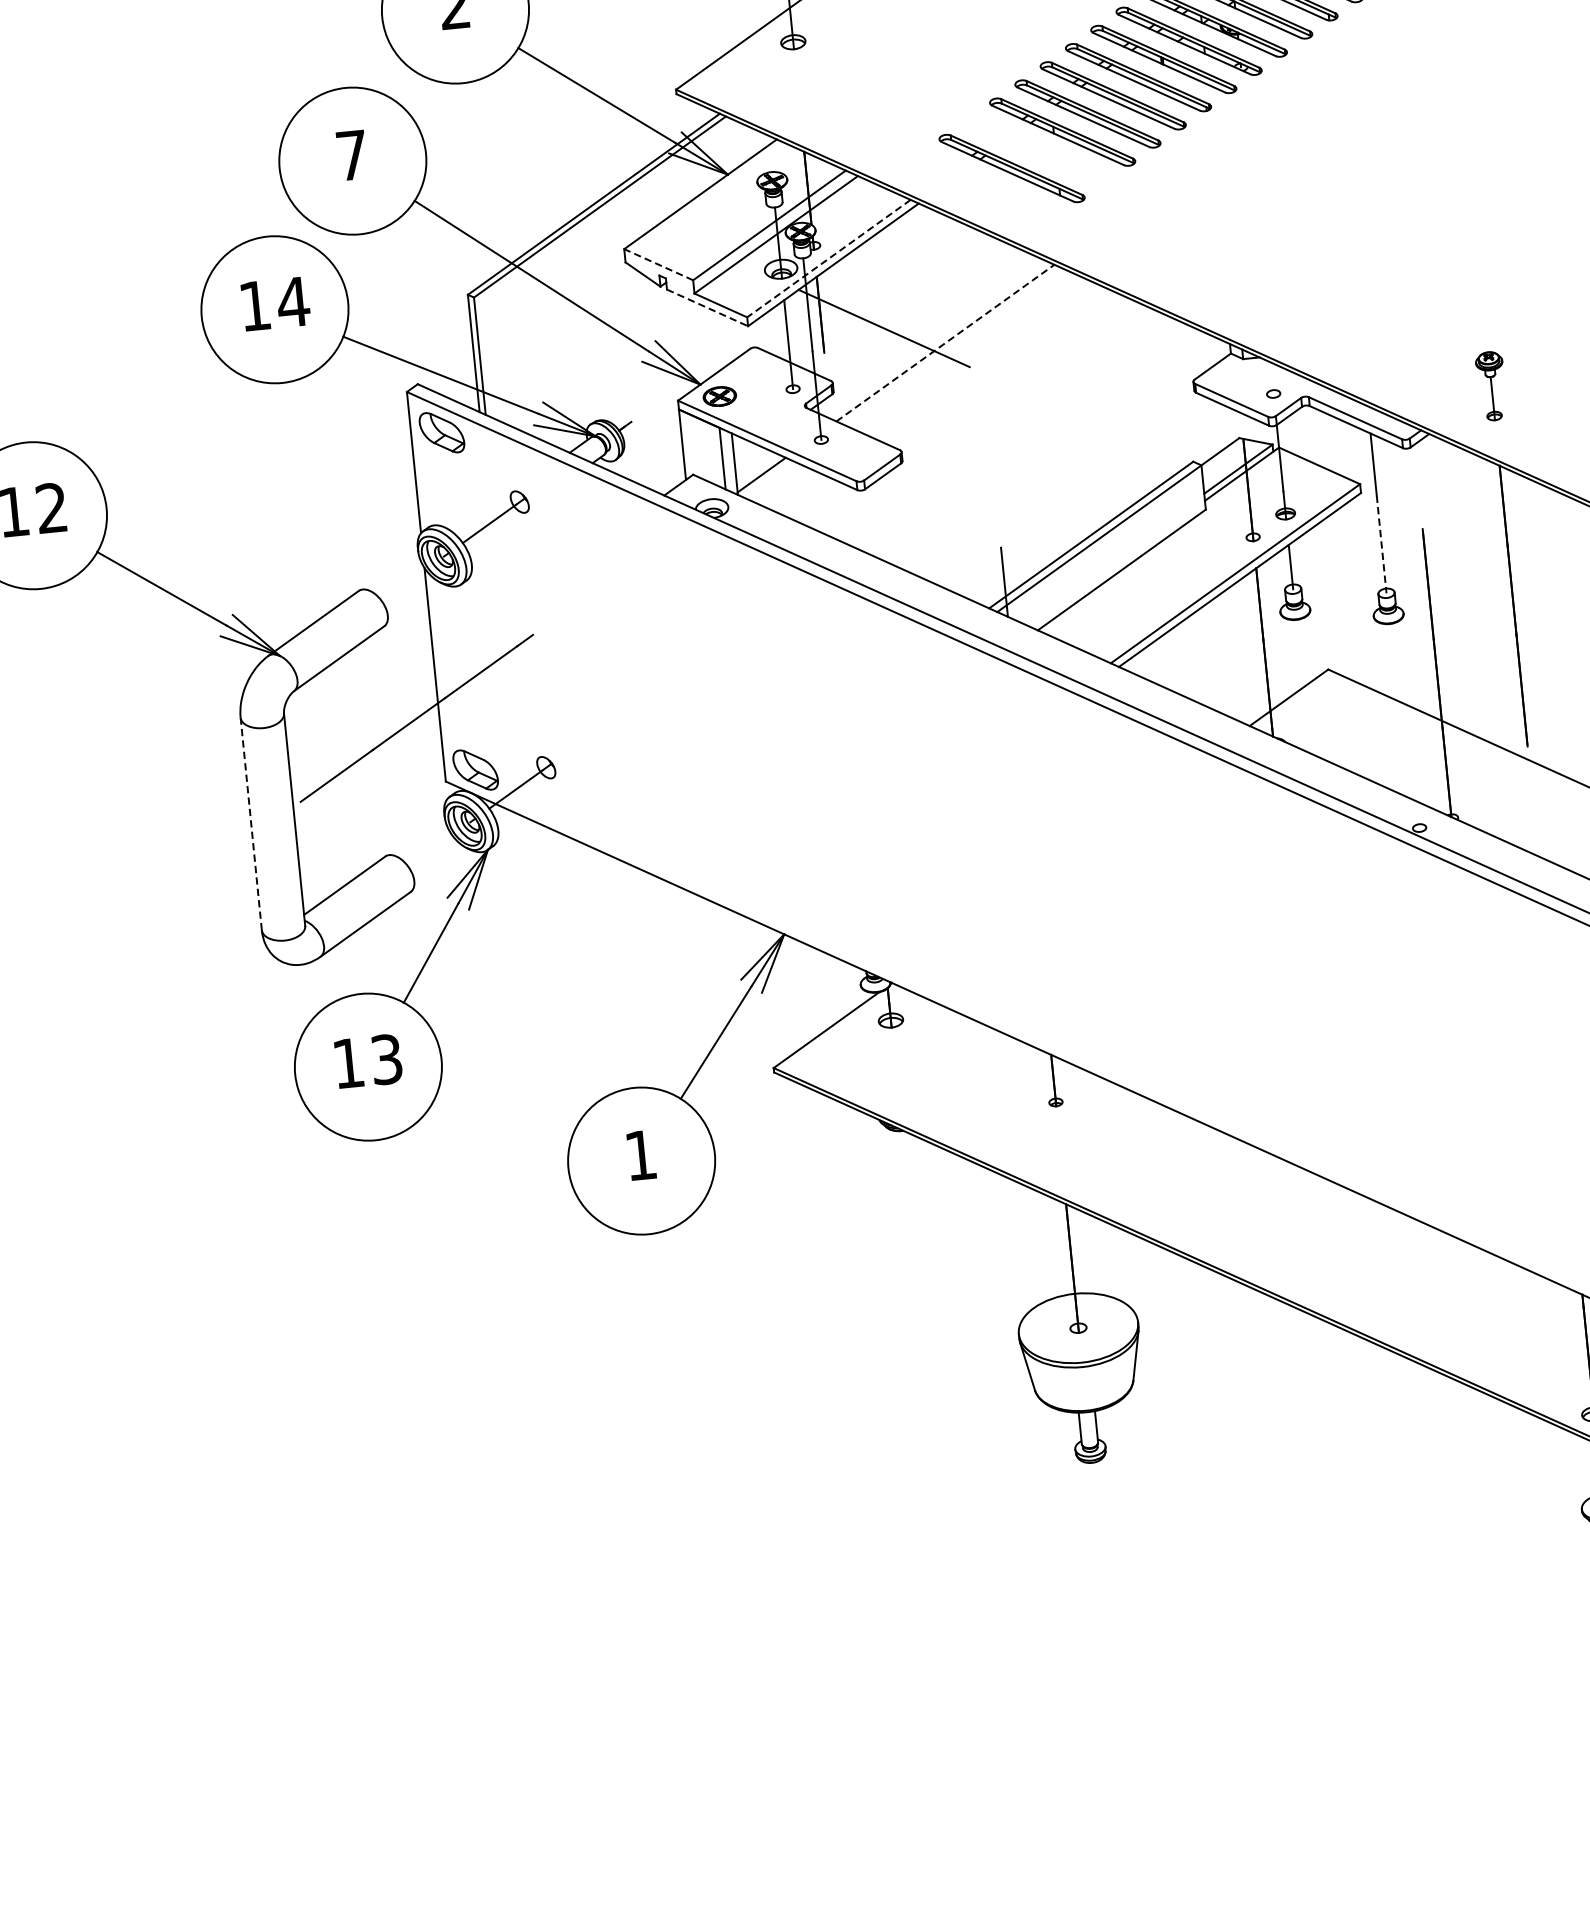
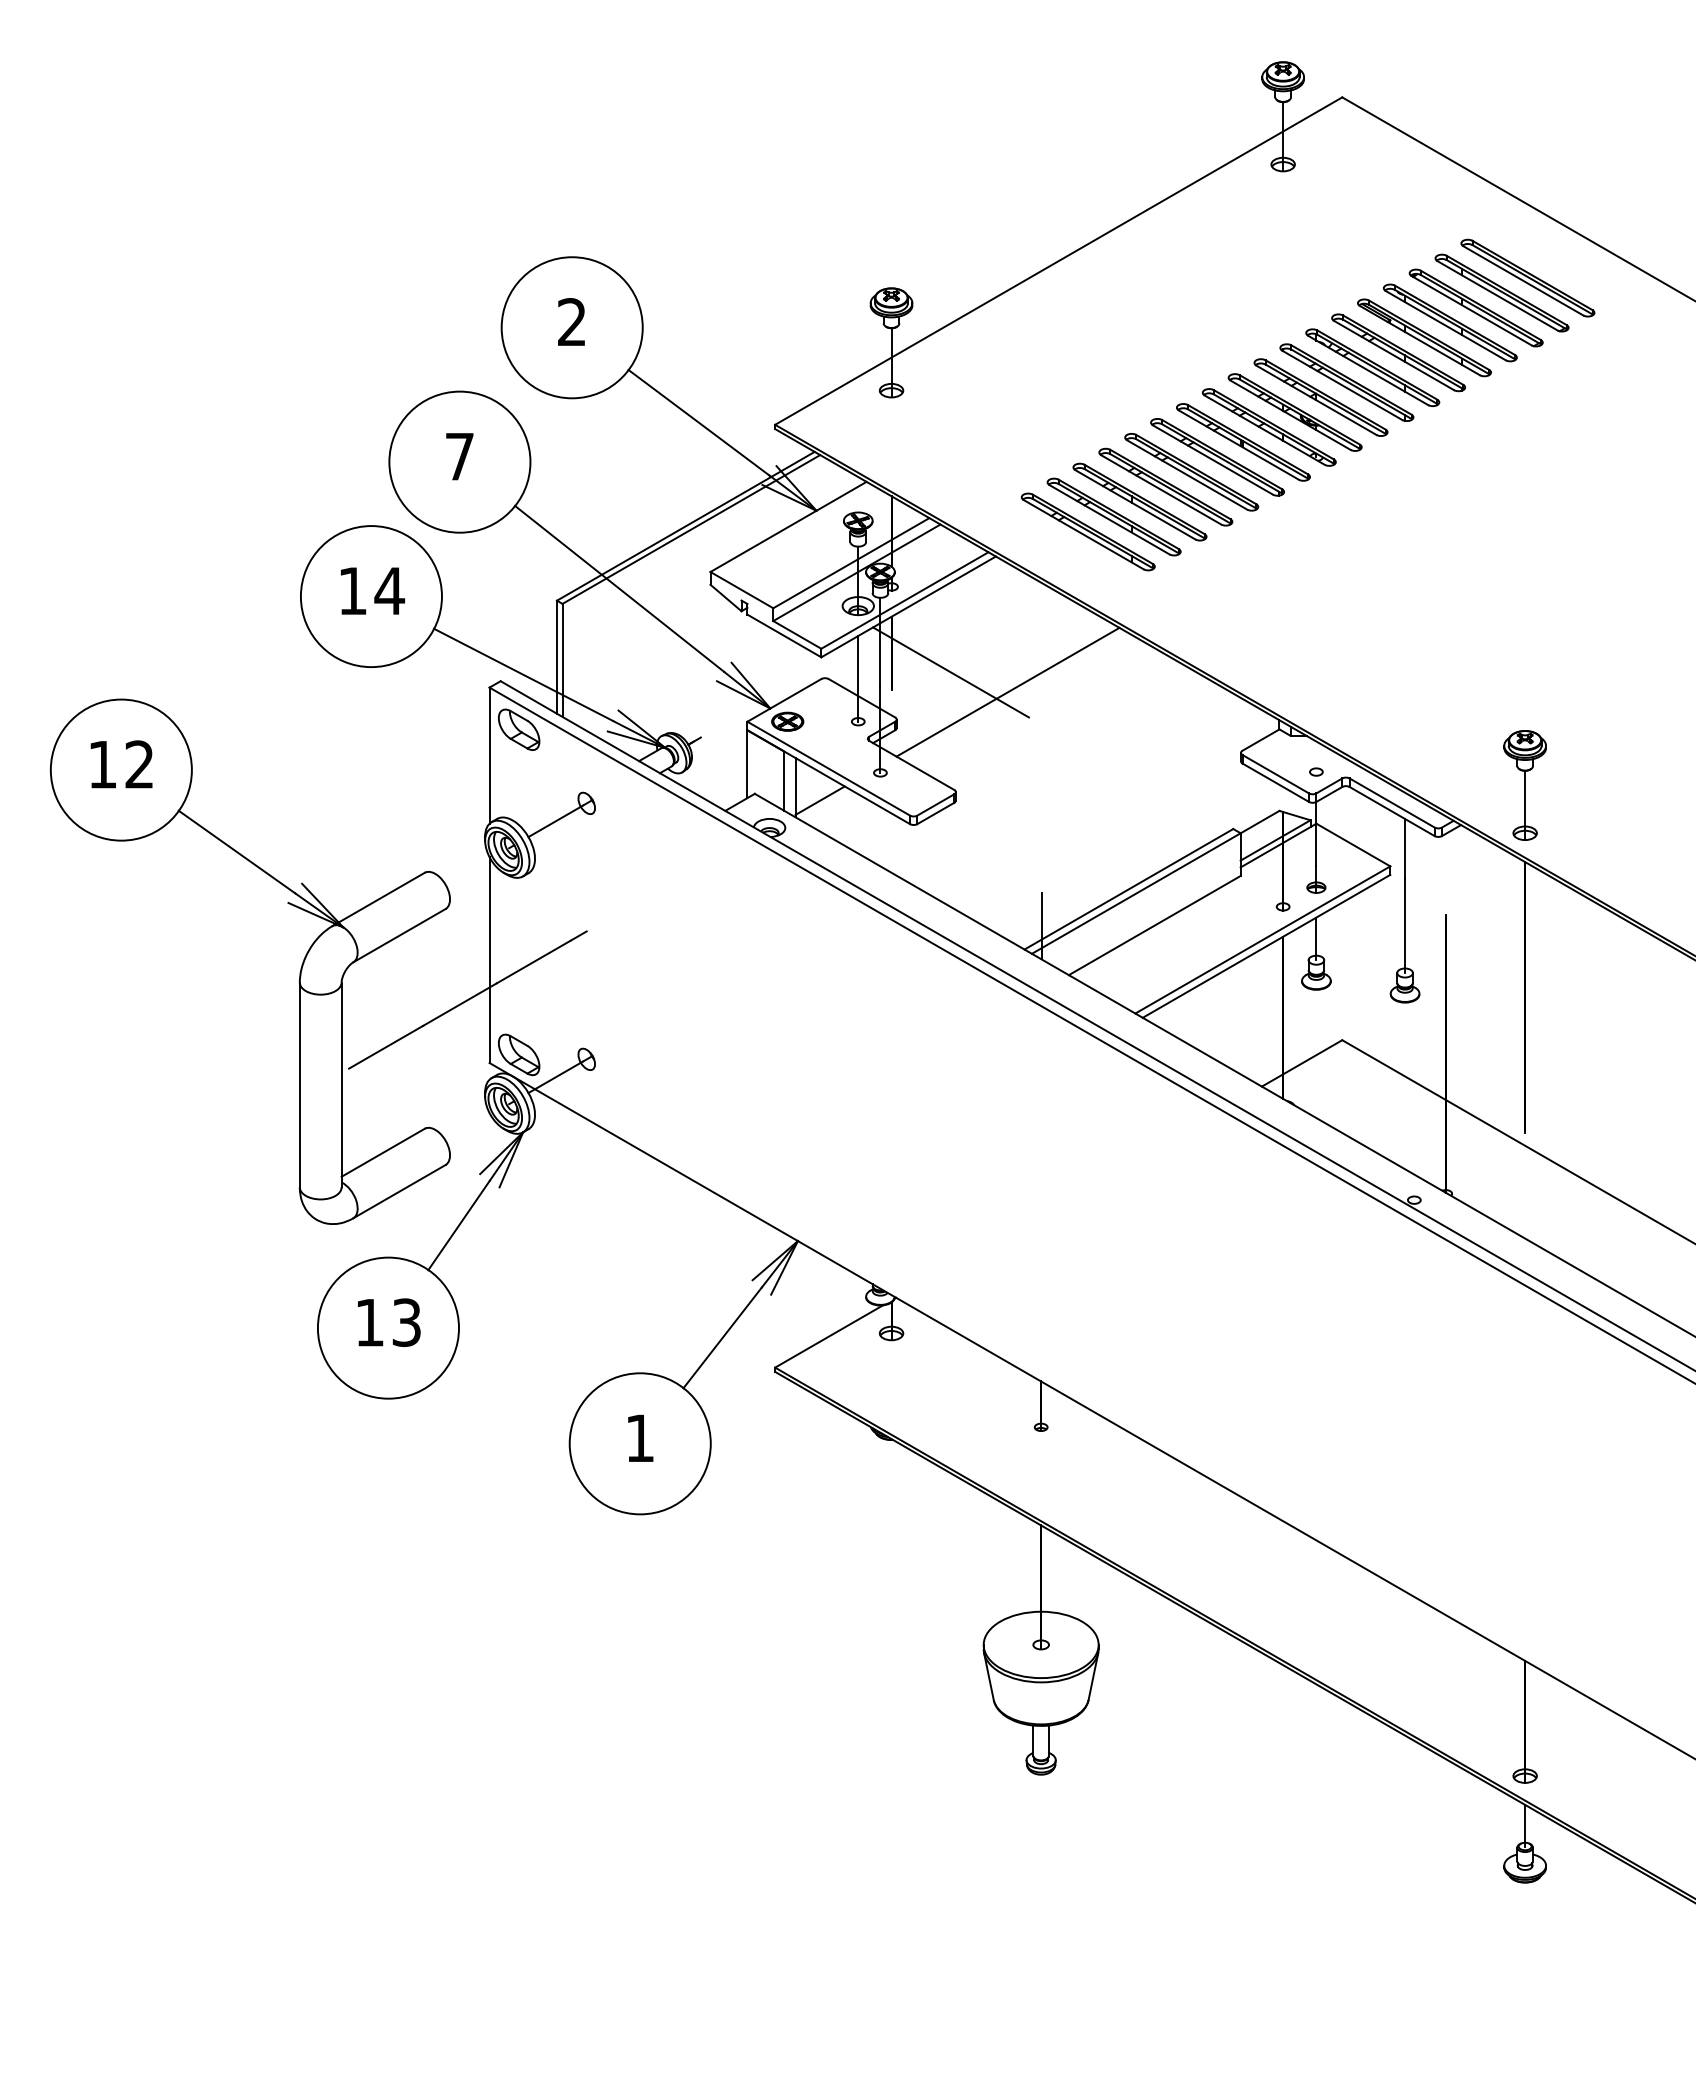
part: (1036, 149) -> (1113, 516), added
line: (828, 258) -> (904, 600), dashed -> solid
line: (658, 264) -> (741, 589), dashed -> solid
line: (707, 307) -> (784, 635), dashed -> solid
line: (945, 343) -> (1008, 692), dashed -> solid
part: (1490, 386) -> (1524, 785), size x1.67
line: (1382, 545) -> (1405, 926), dashed -> solid
line: (250, 823) -> (299, 1084), dashed -> solid

